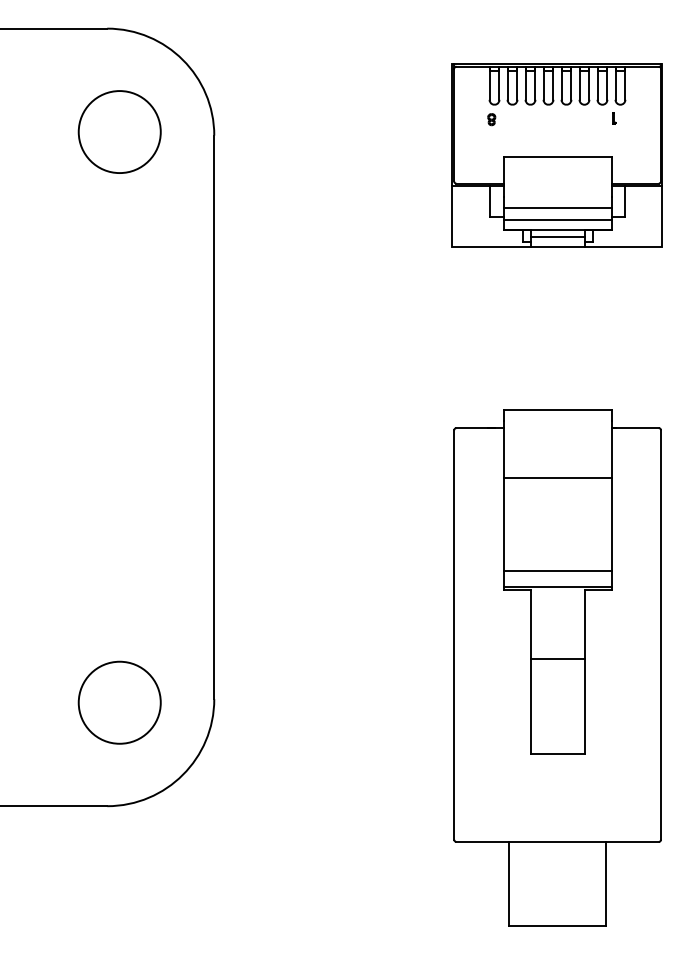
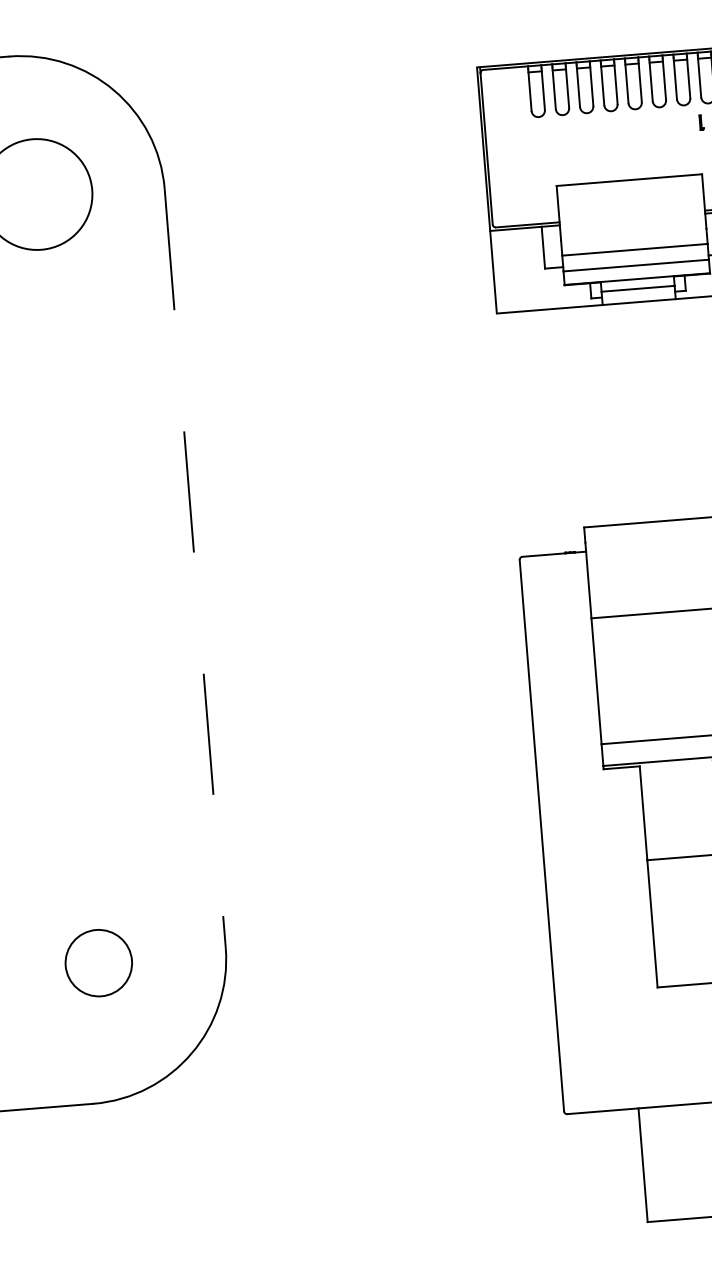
part: (491, 119) -> (536, 137), removed
line: (214, 417) -> (195, 568), solid -> dashed
circle: (119, 702) -> (98, 962), size x0.6

